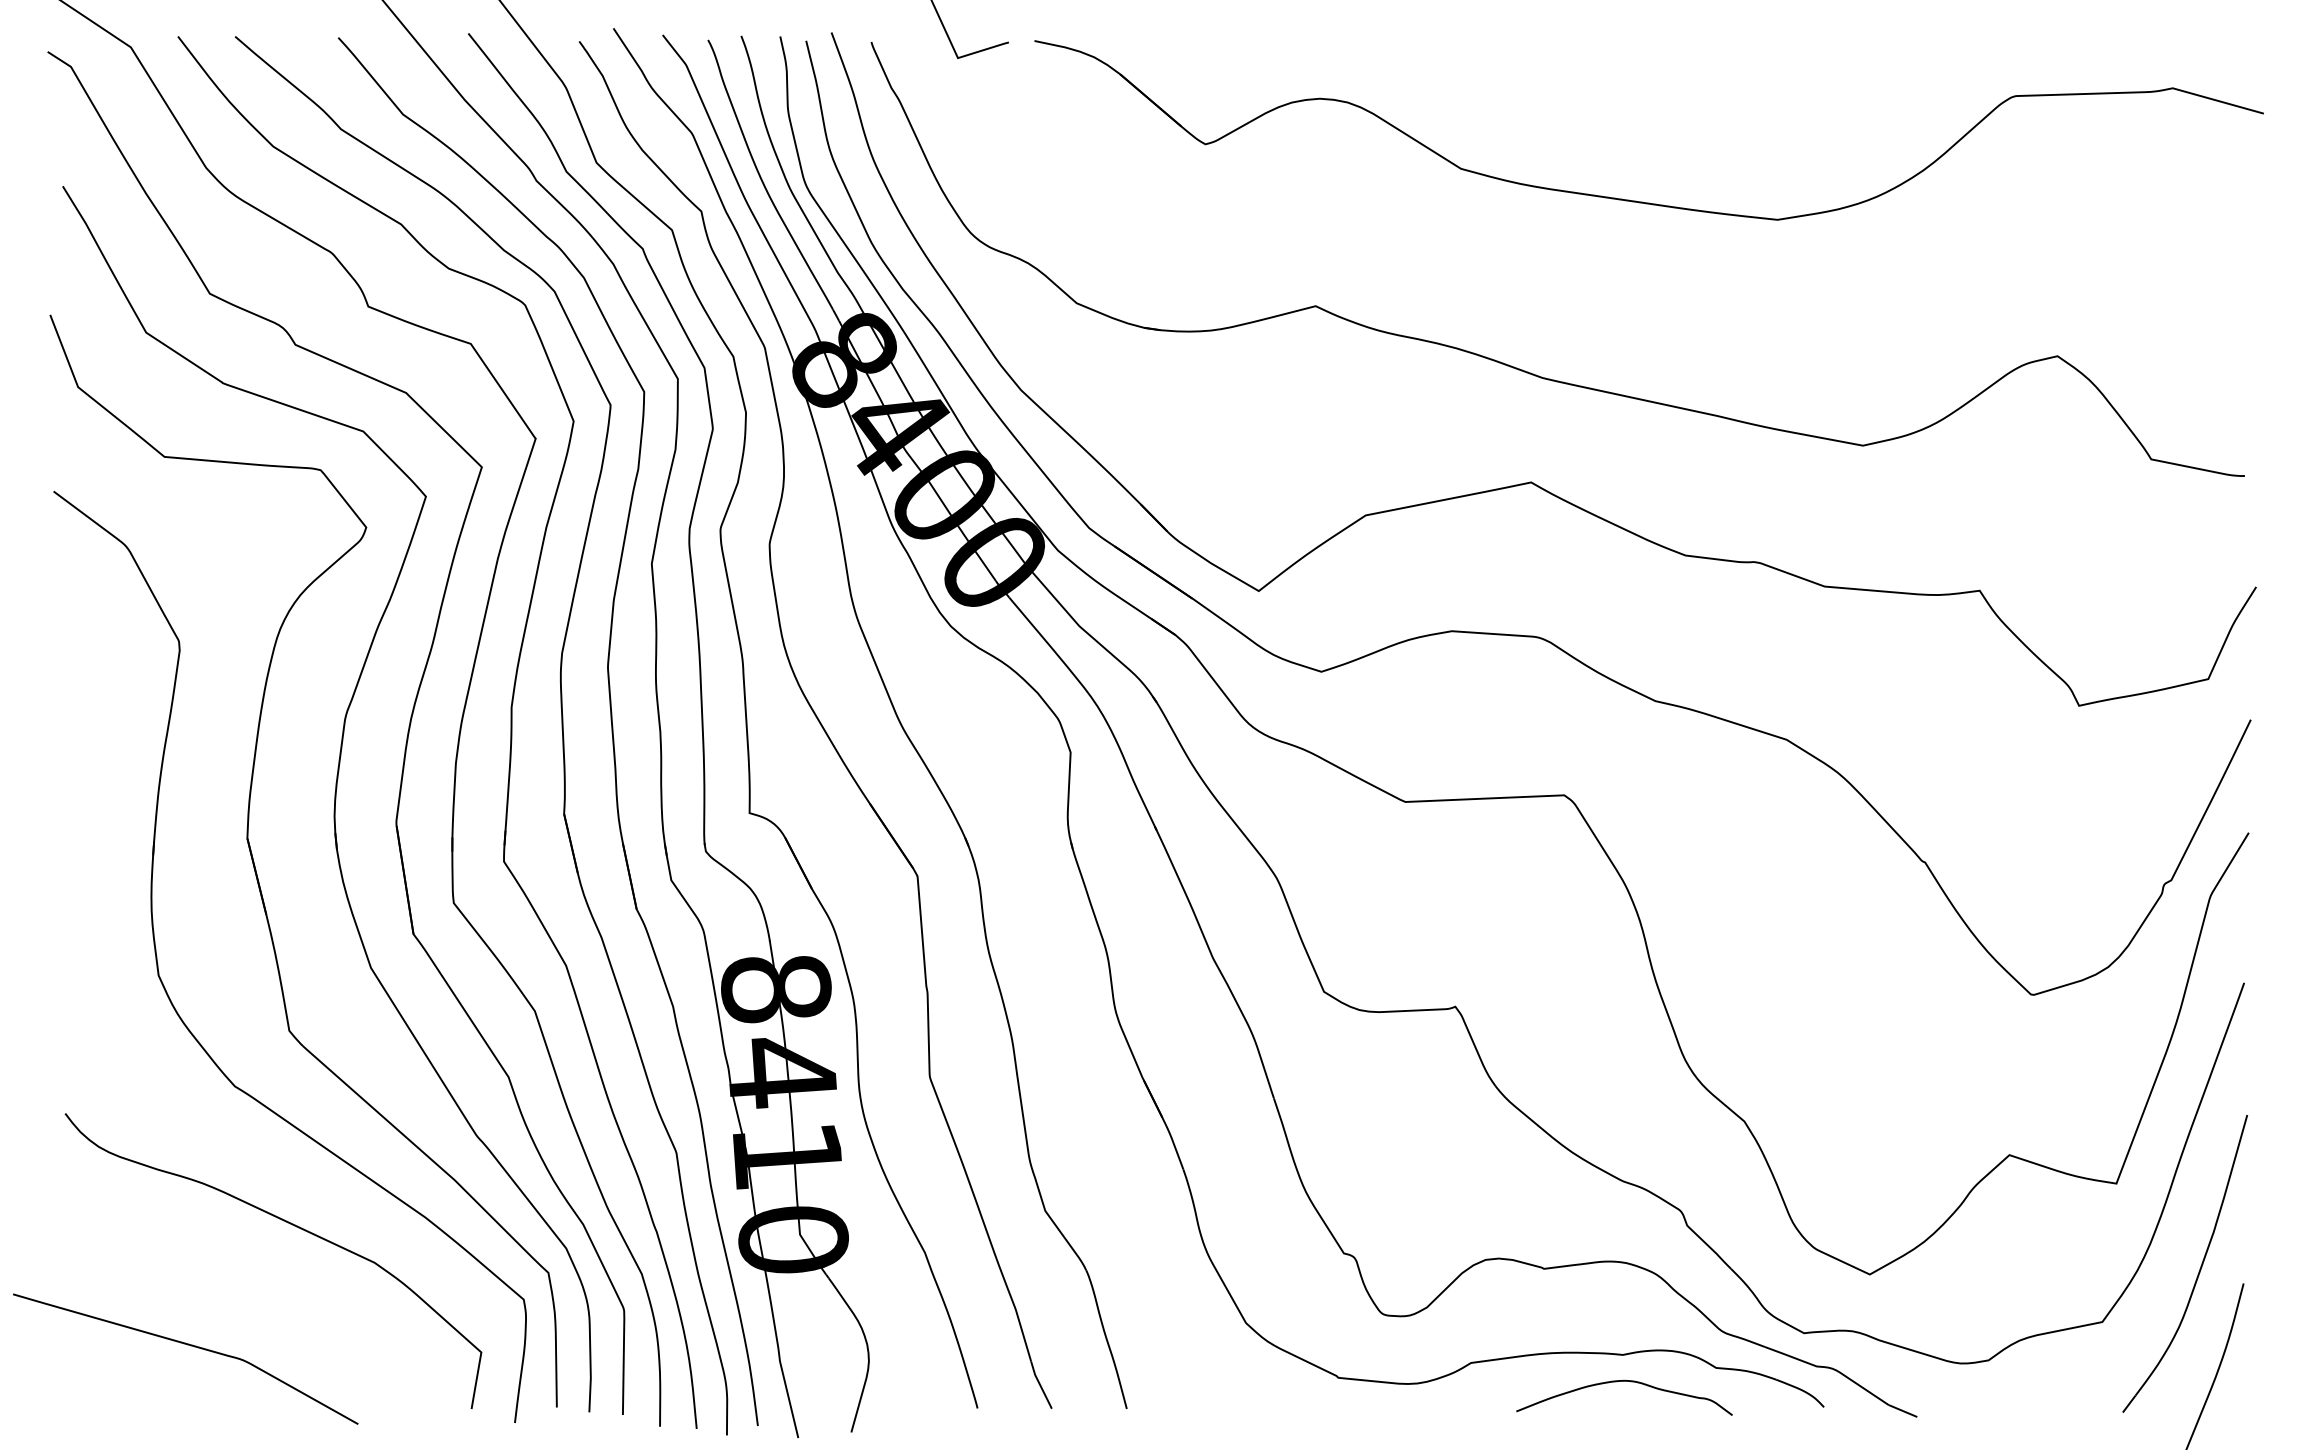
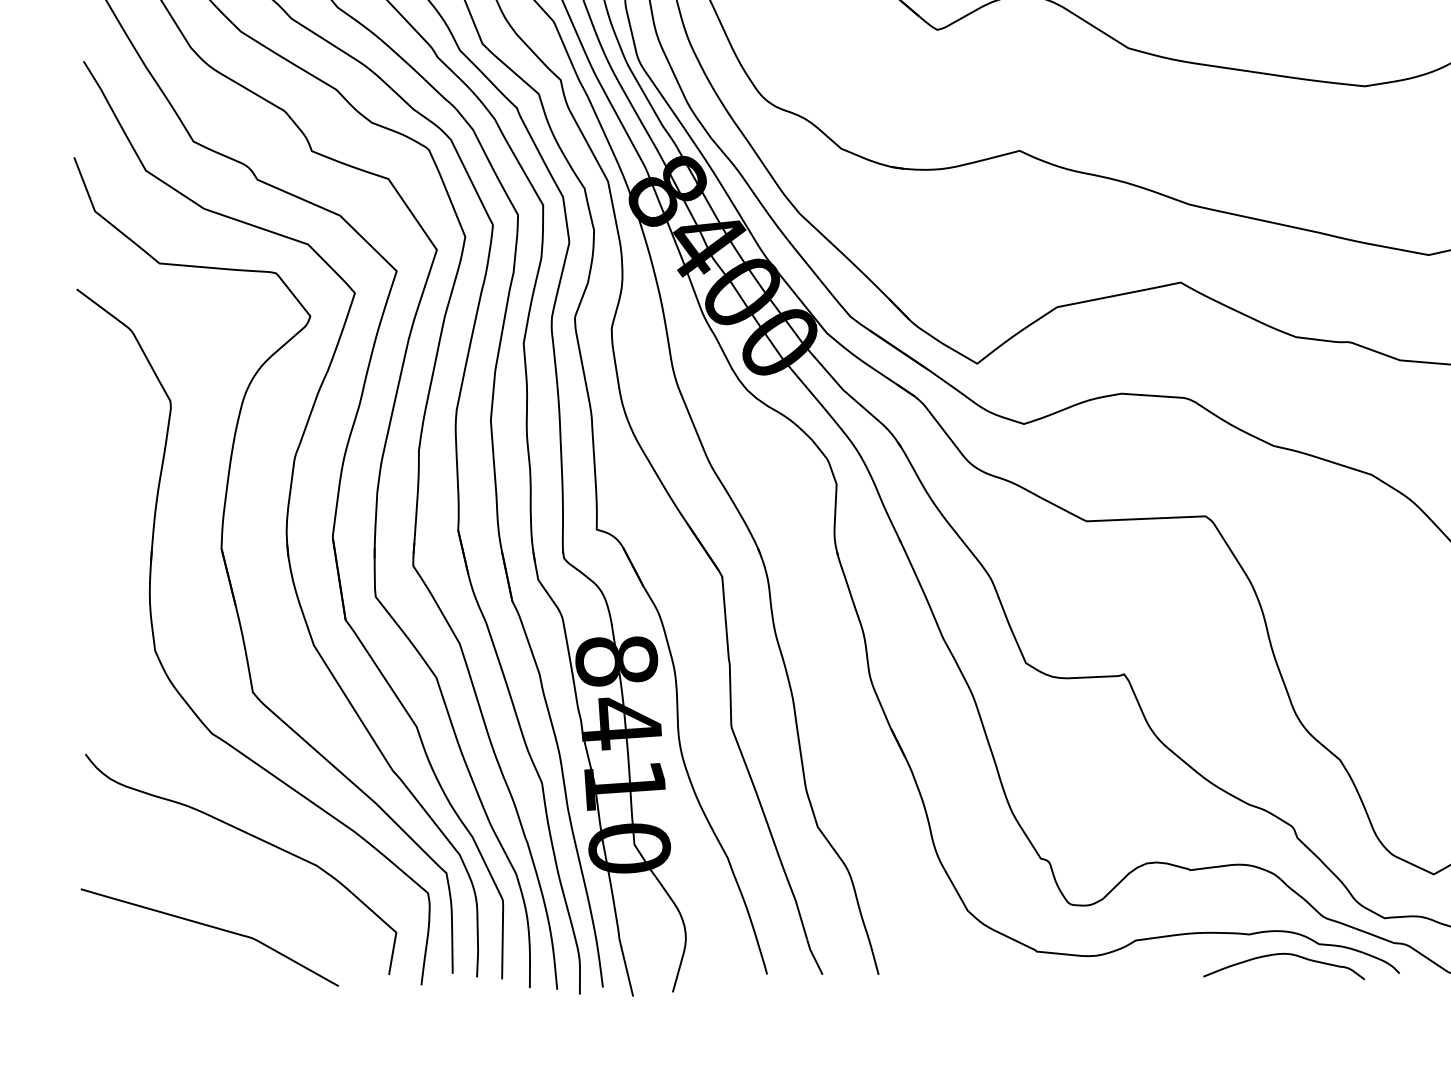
curve: (187, 1345) -> (211, 927), moved
curve: (1624, 1381) -> (1284, 954), moved

